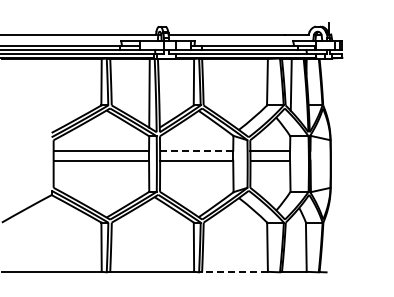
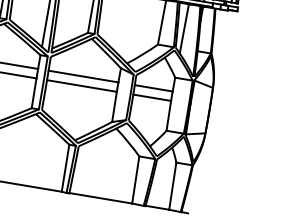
line: (196, 150) -> (83, 76), dashed -> solid
line: (235, 271) -> (101, 198), dashed -> solid

